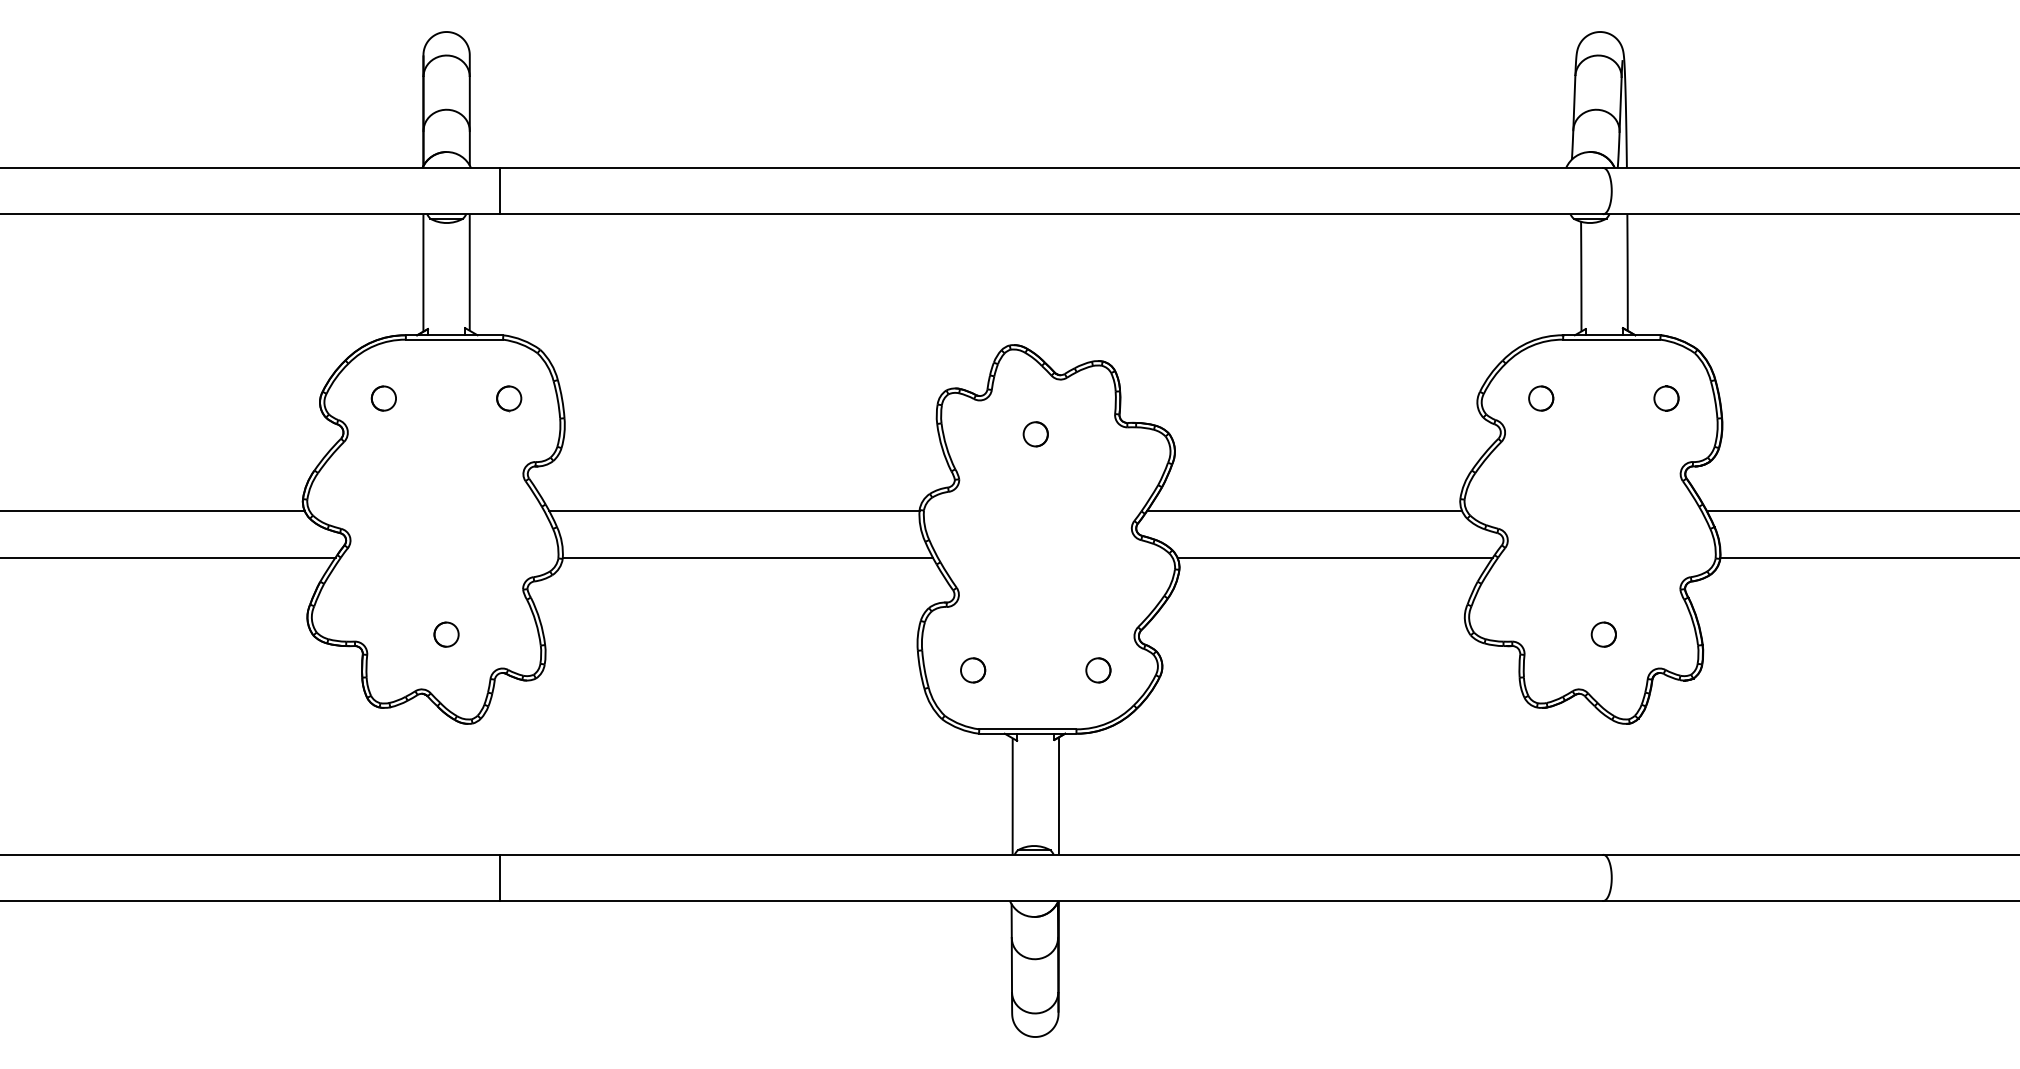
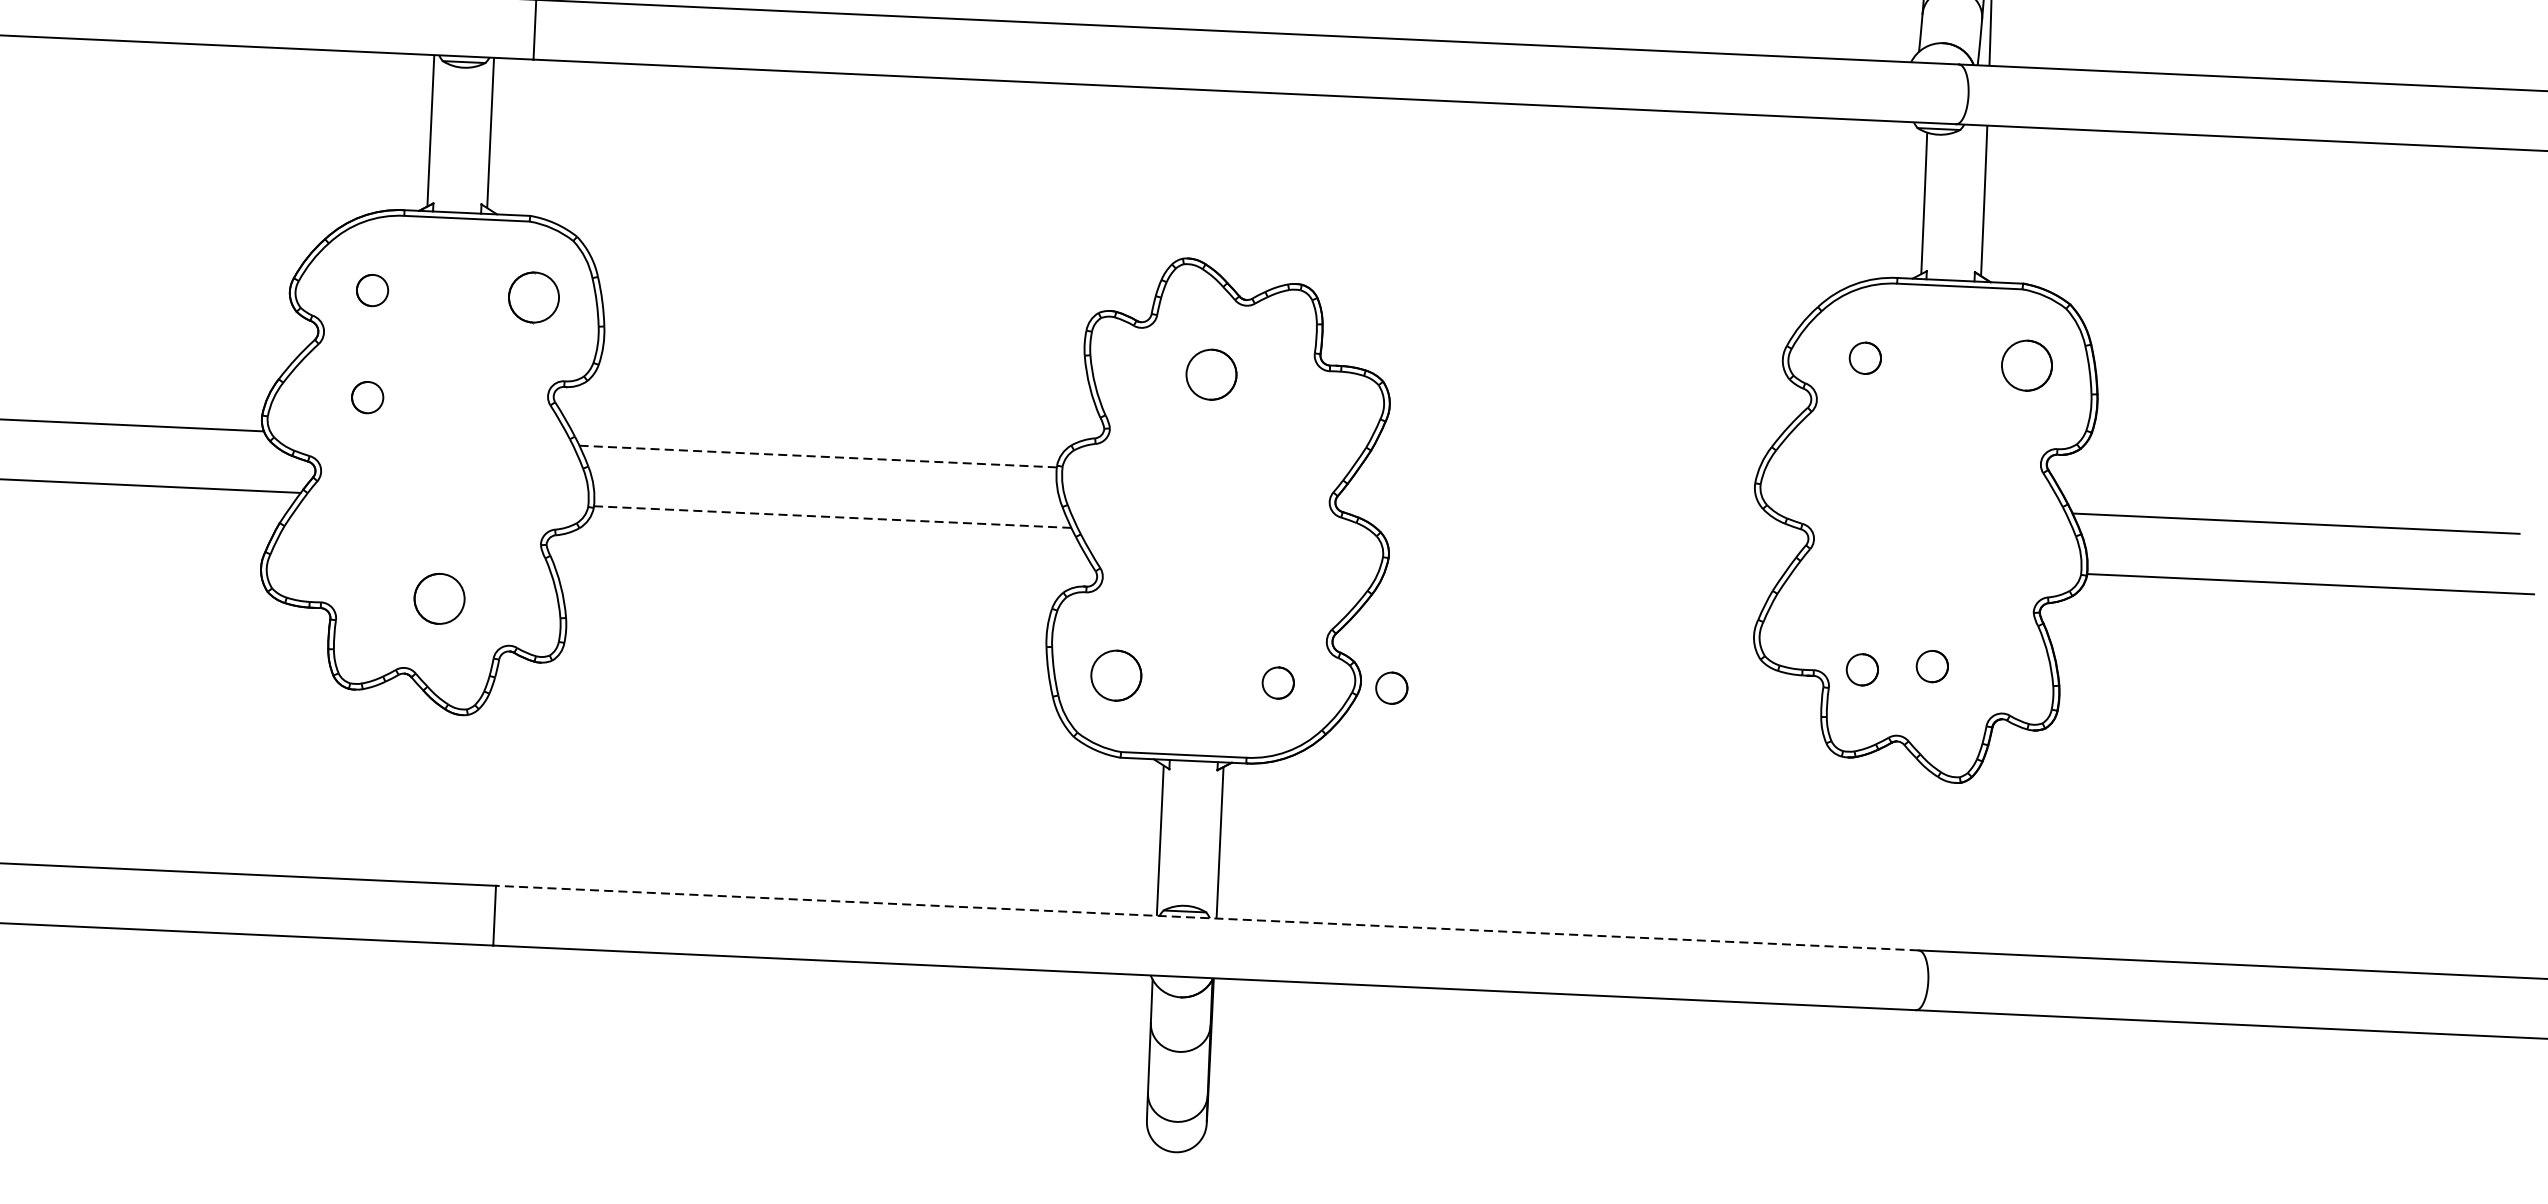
part: (509, 398) -> (534, 297), size x1.6
circle: (1666, 398) -> (2027, 365), size x1.6
circle: (1035, 434) -> (1210, 375), size x1.6
circle: (383, 481) -> (367, 397), added
line: (734, 511) -> (818, 456), solid -> dashed
line: (1304, 511) -> (1553, 490), removed
line: (748, 557) -> (833, 516), solid -> dashed
line: (1334, 557) -> (1589, 551), removed
circle: (446, 634) -> (439, 598), size x1.6
circle: (1549, 639) -> (1861, 669), added
circle: (973, 670) -> (1117, 675), size x1.6
circle: (1186, 670) -> (1391, 688), added
line: (1051, 854) -> (1206, 917), solid -> dashed

